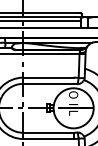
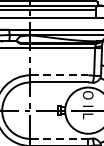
line: (49, 77) -> (60, 75), solid -> dashed
line: (49, 132) -> (60, 138), solid -> dashed

